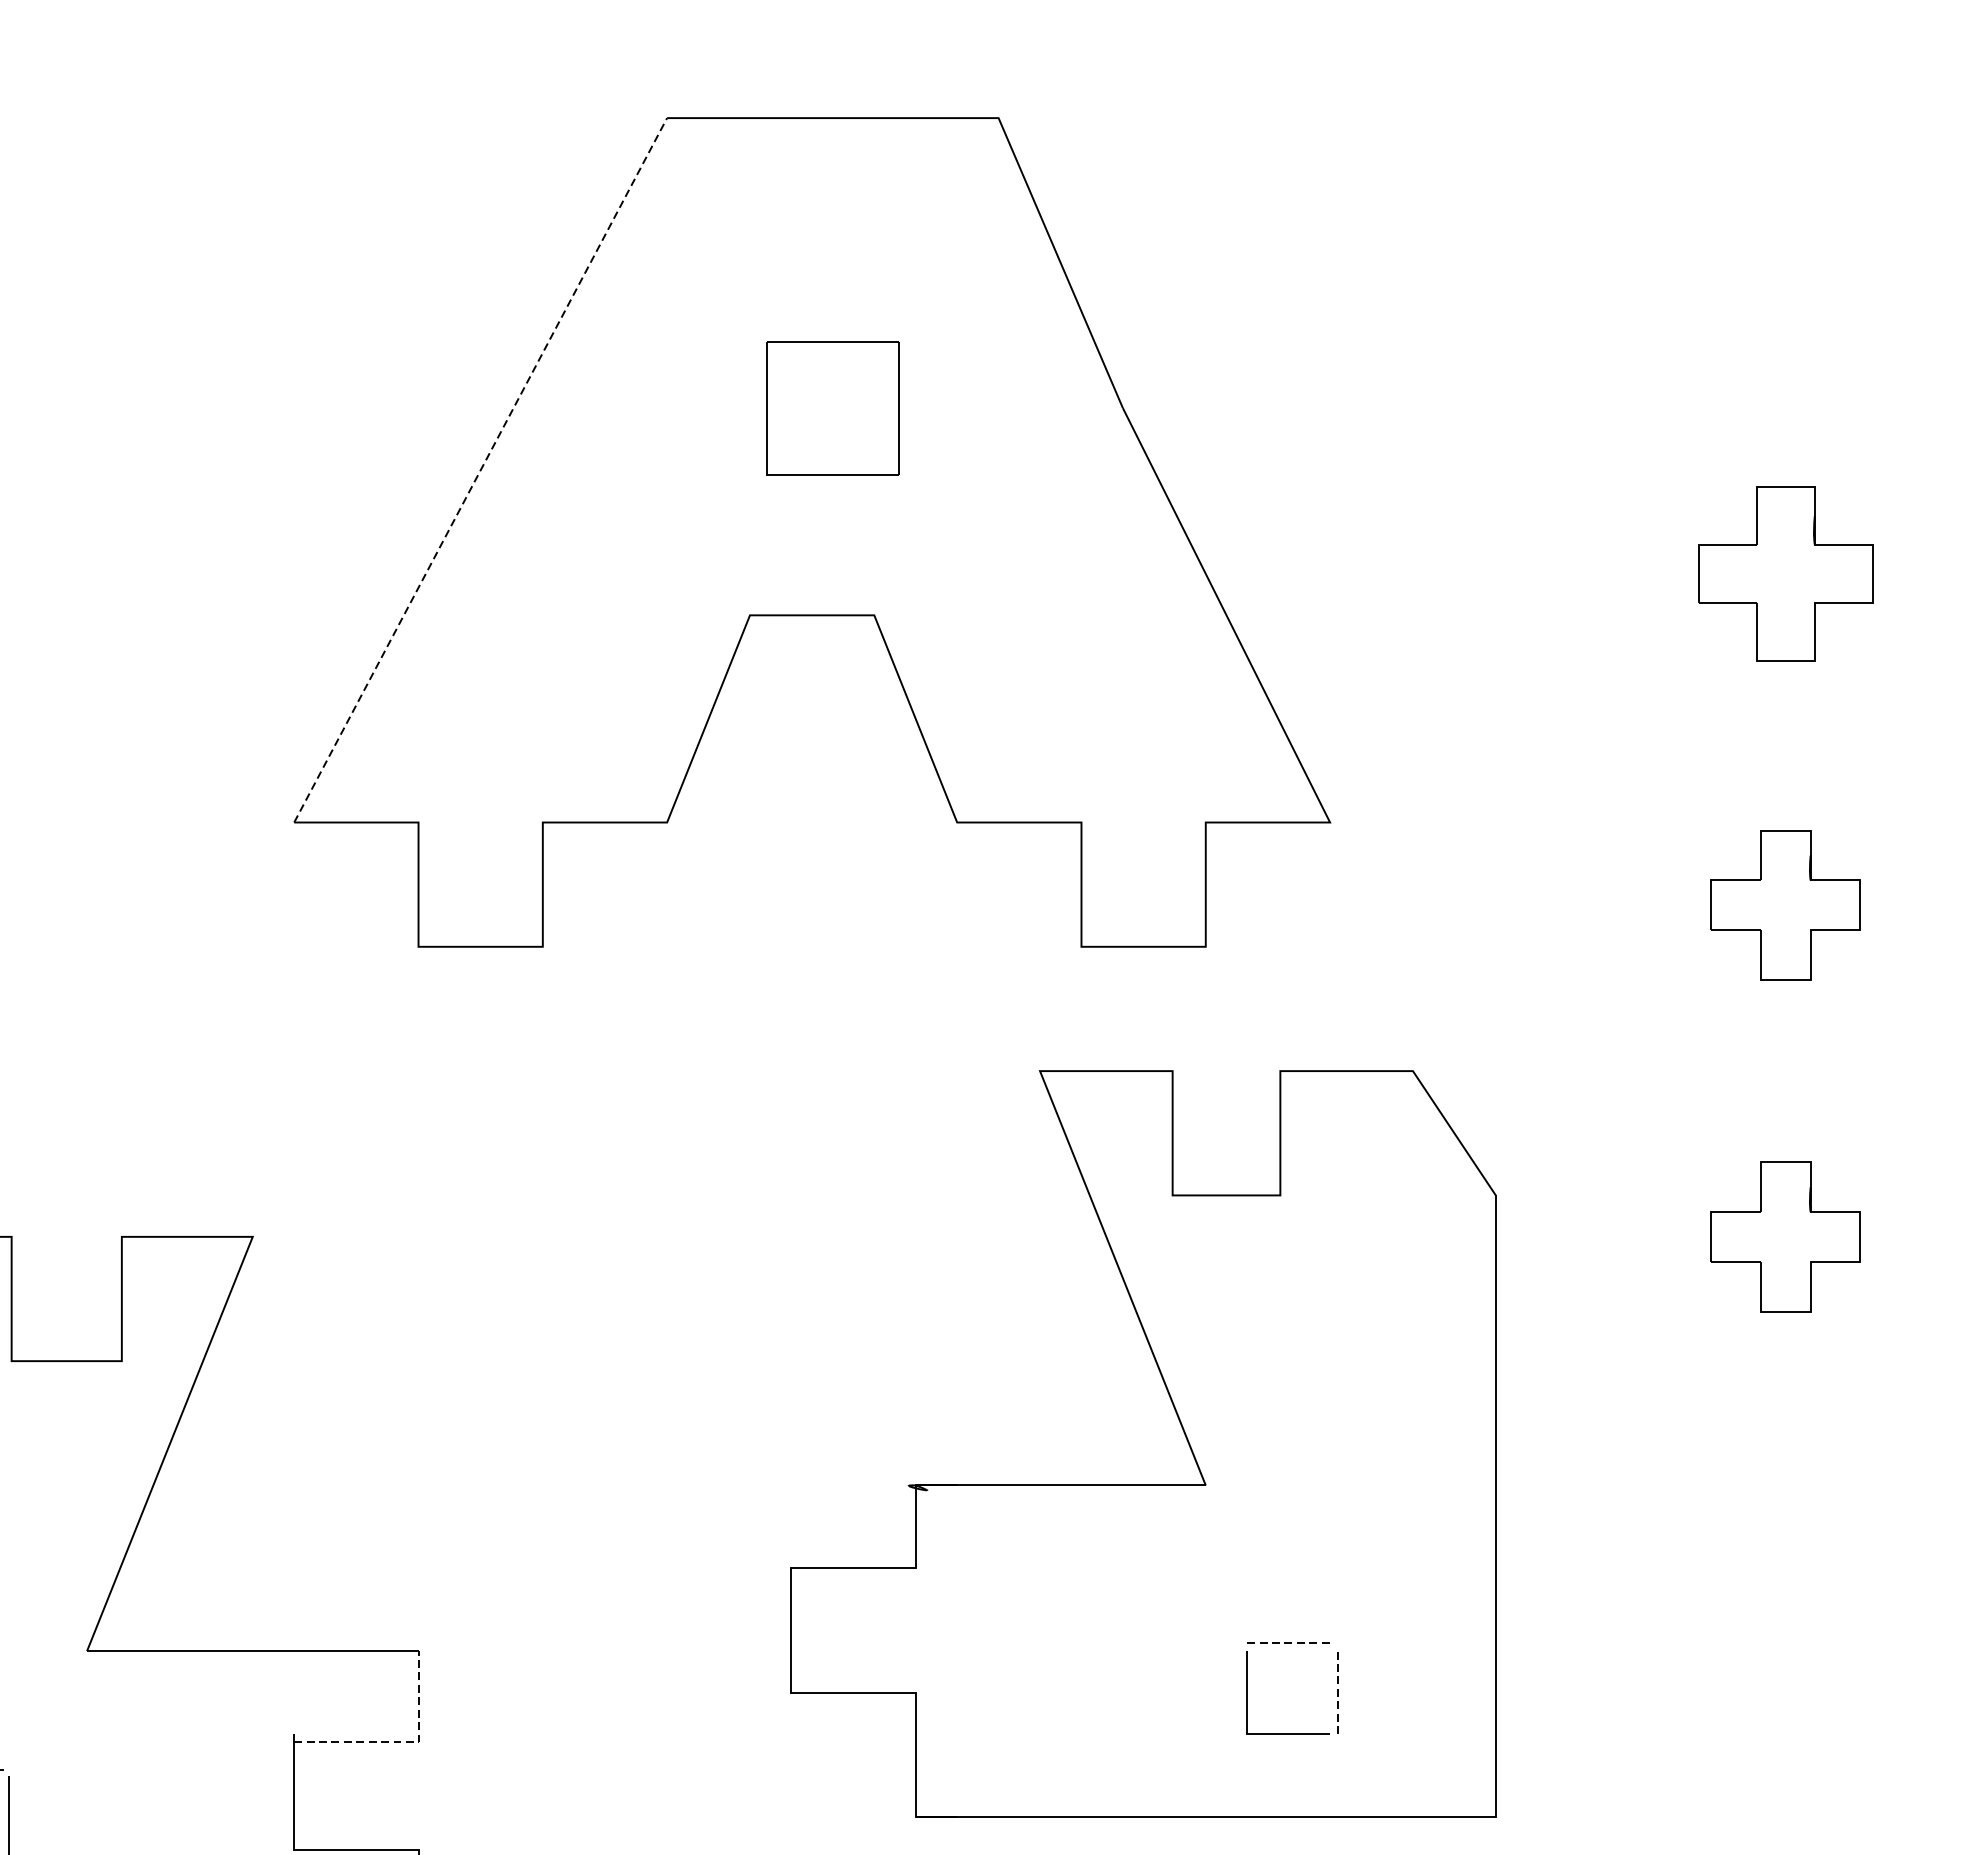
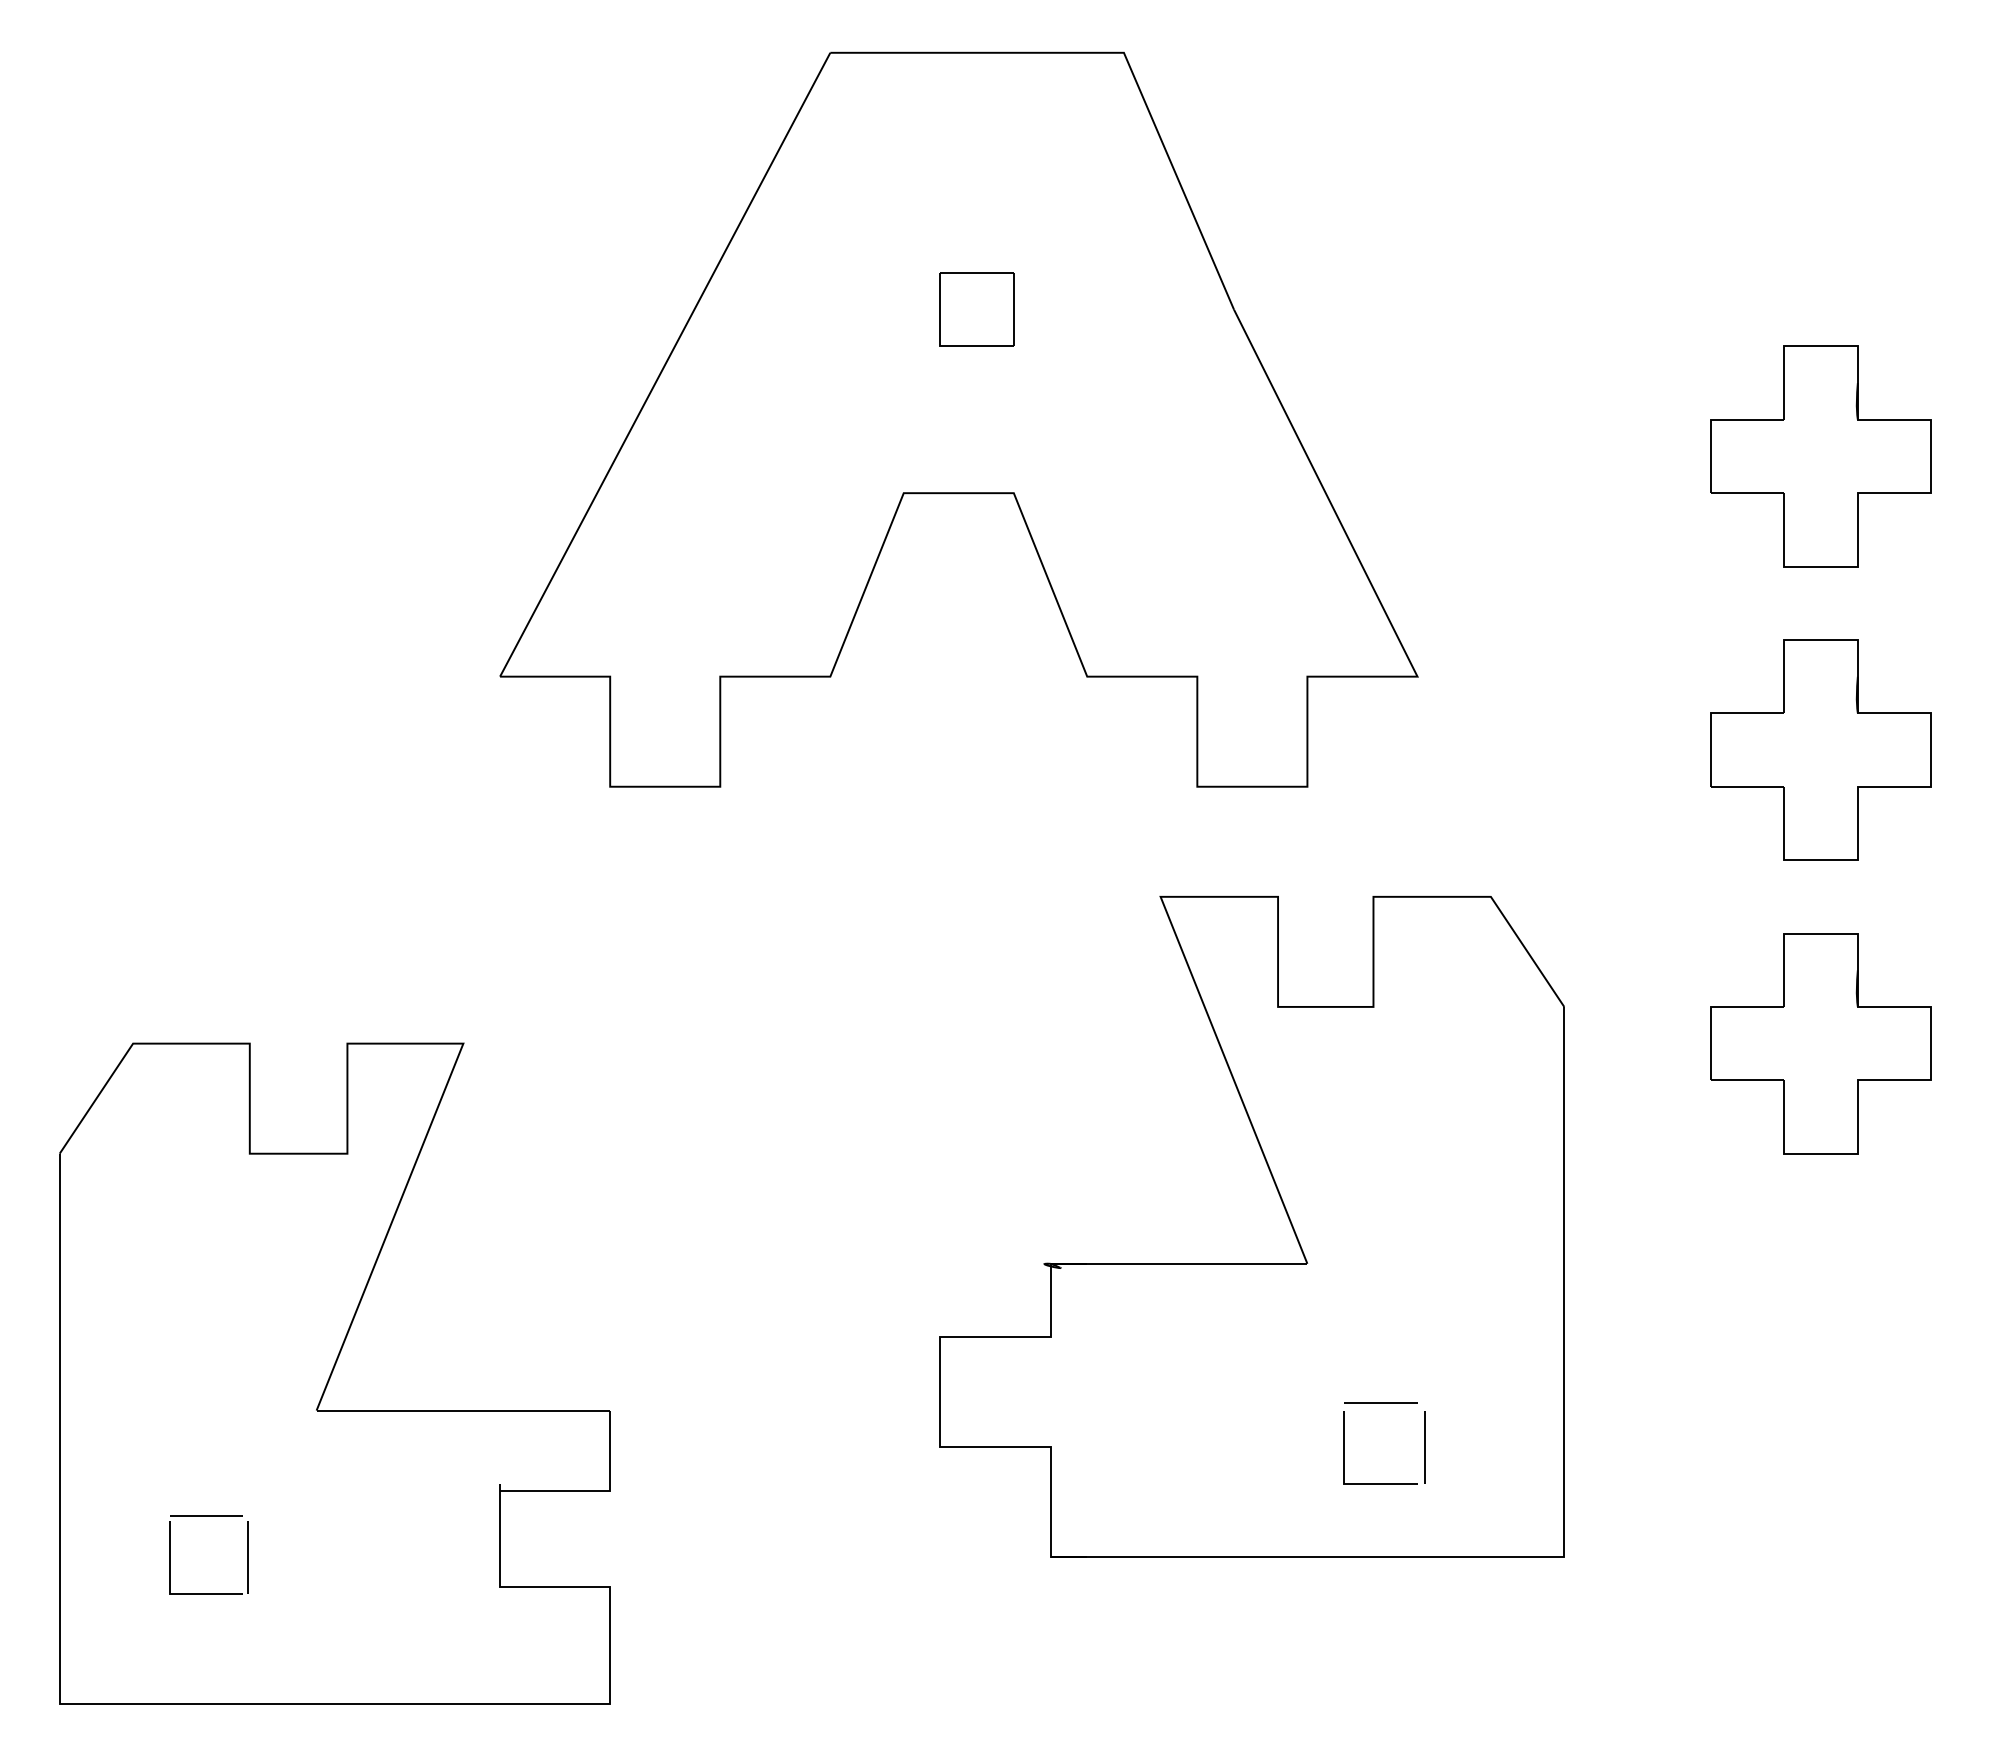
part: (832, 407) -> (976, 309), size x0.62
line: (480, 470) -> (665, 364), dashed -> solid
part: (1785, 573) -> (1820, 456), size x1.43
part: (1785, 904) -> (1820, 749), size x1.67
part: (1785, 1236) -> (1820, 1043), size x1.67
line: (1288, 1643) -> (1380, 1403), dashed -> solid
line: (1337, 1692) -> (1424, 1447), dashed -> solid
line: (403, 1742) -> (596, 1491), dashed -> solid

